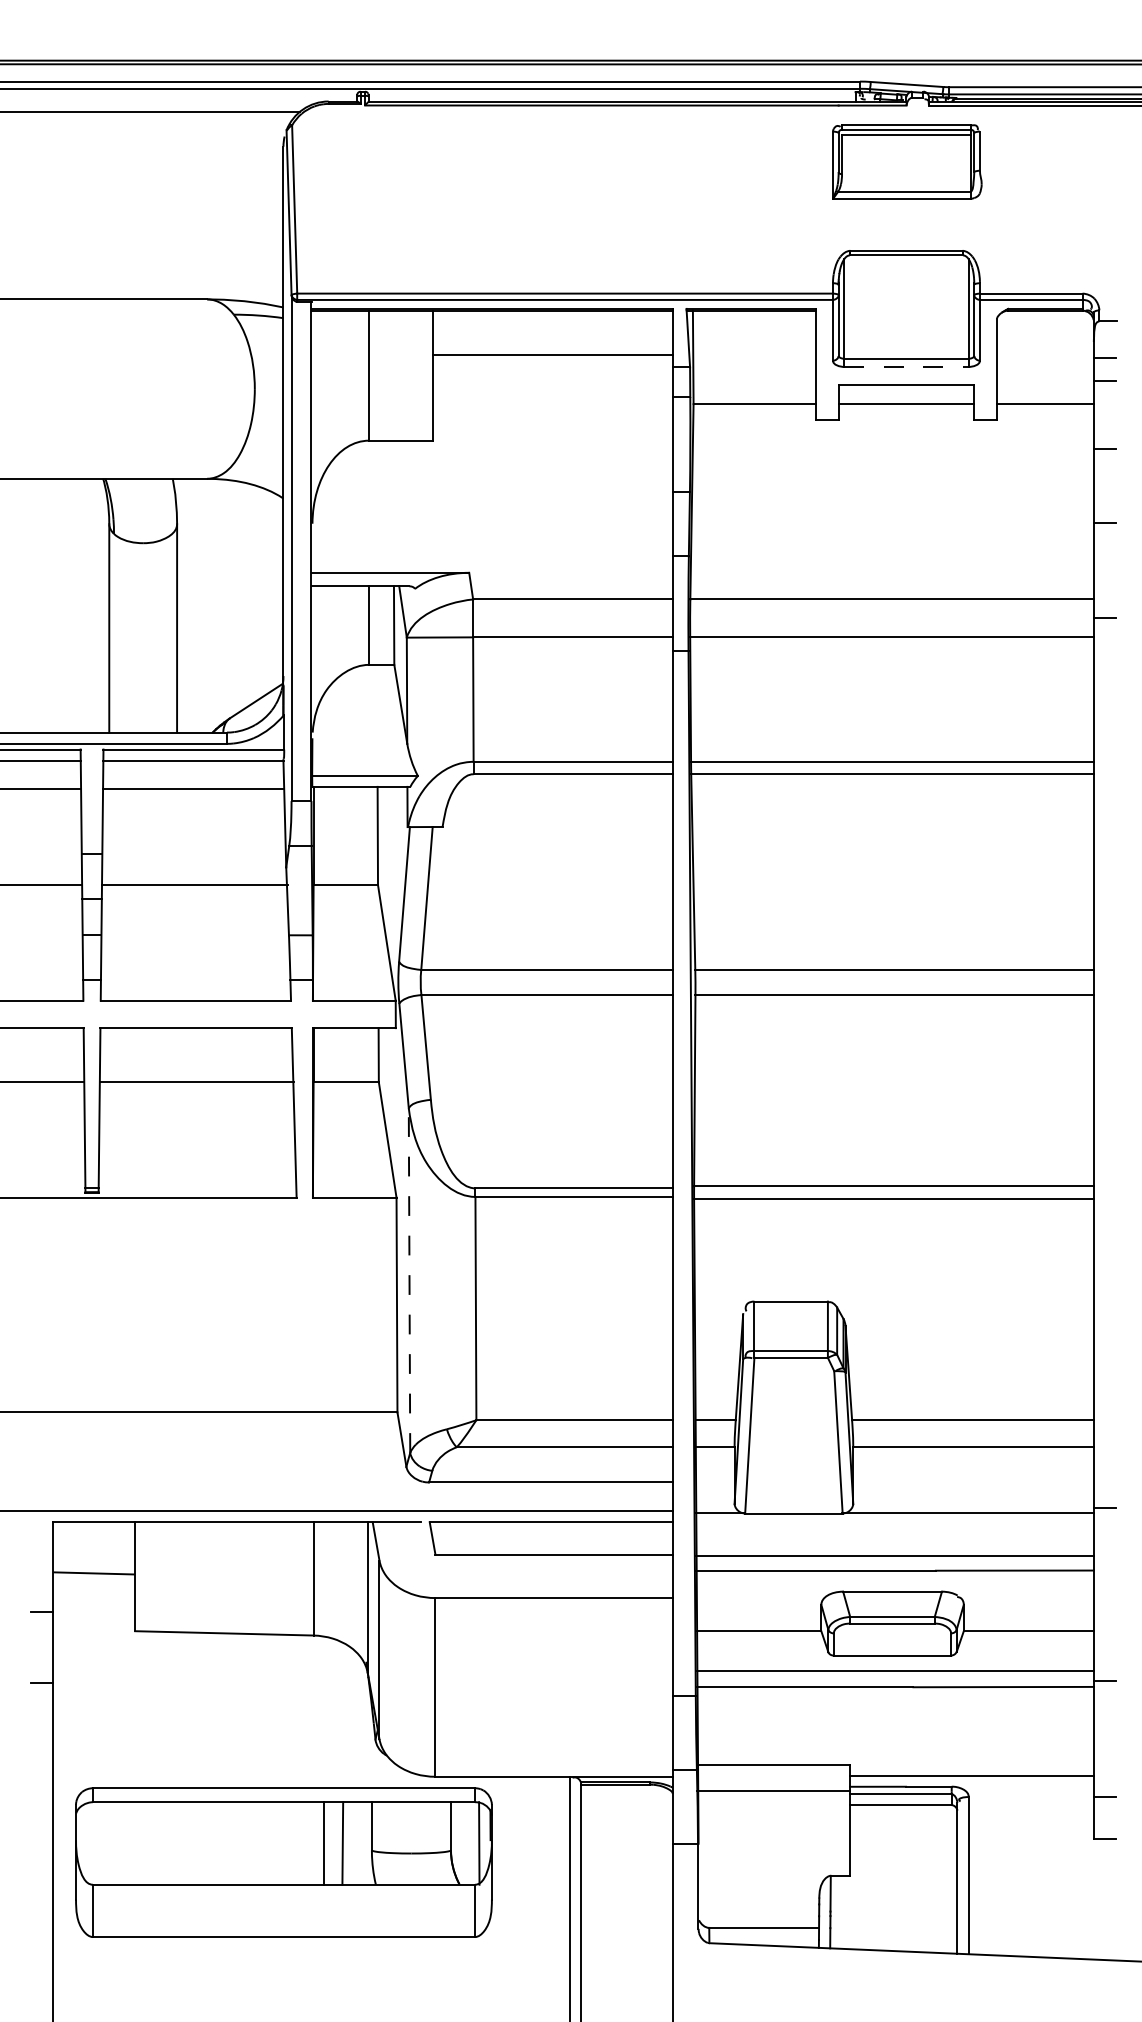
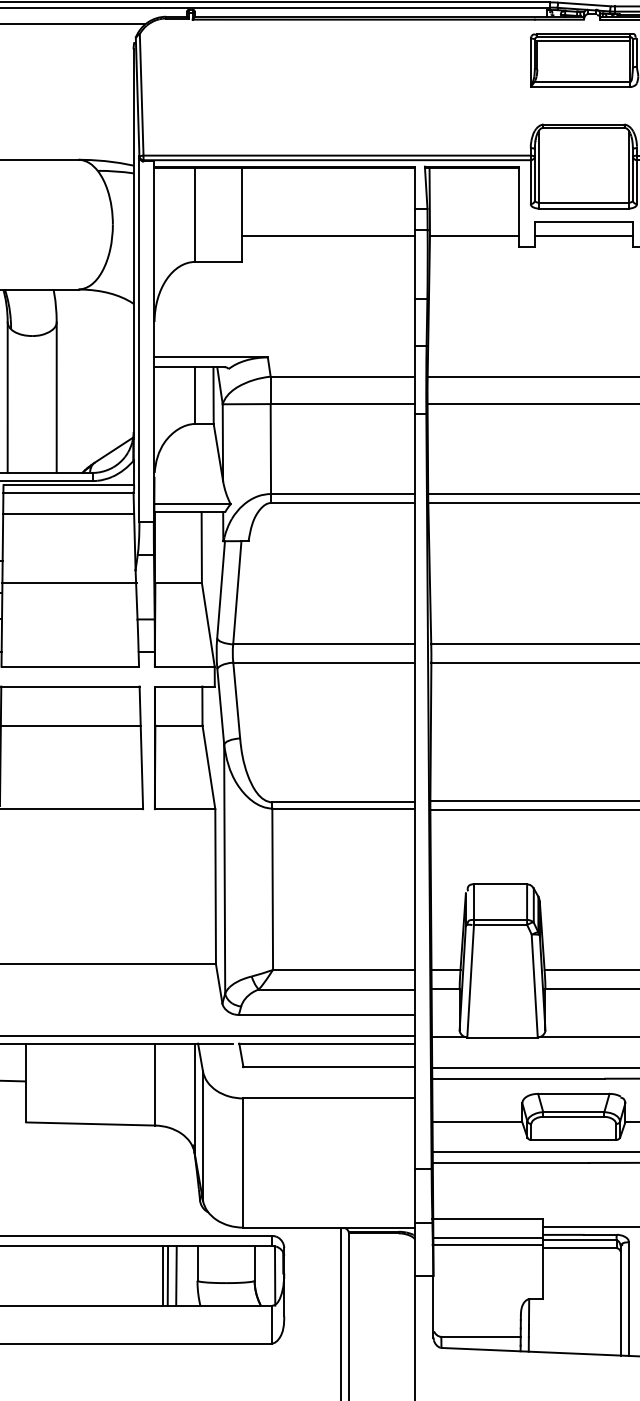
line: (552, 355) -> (328, 235), moved
line: (906, 366) -> (583, 208), dashed -> solid
line: (409, 1280) -> (224, 868), dashed -> solid
line: (773, 1800) -> (487, 1244), added
line: (330, 1843) -> (167, 1275), added

